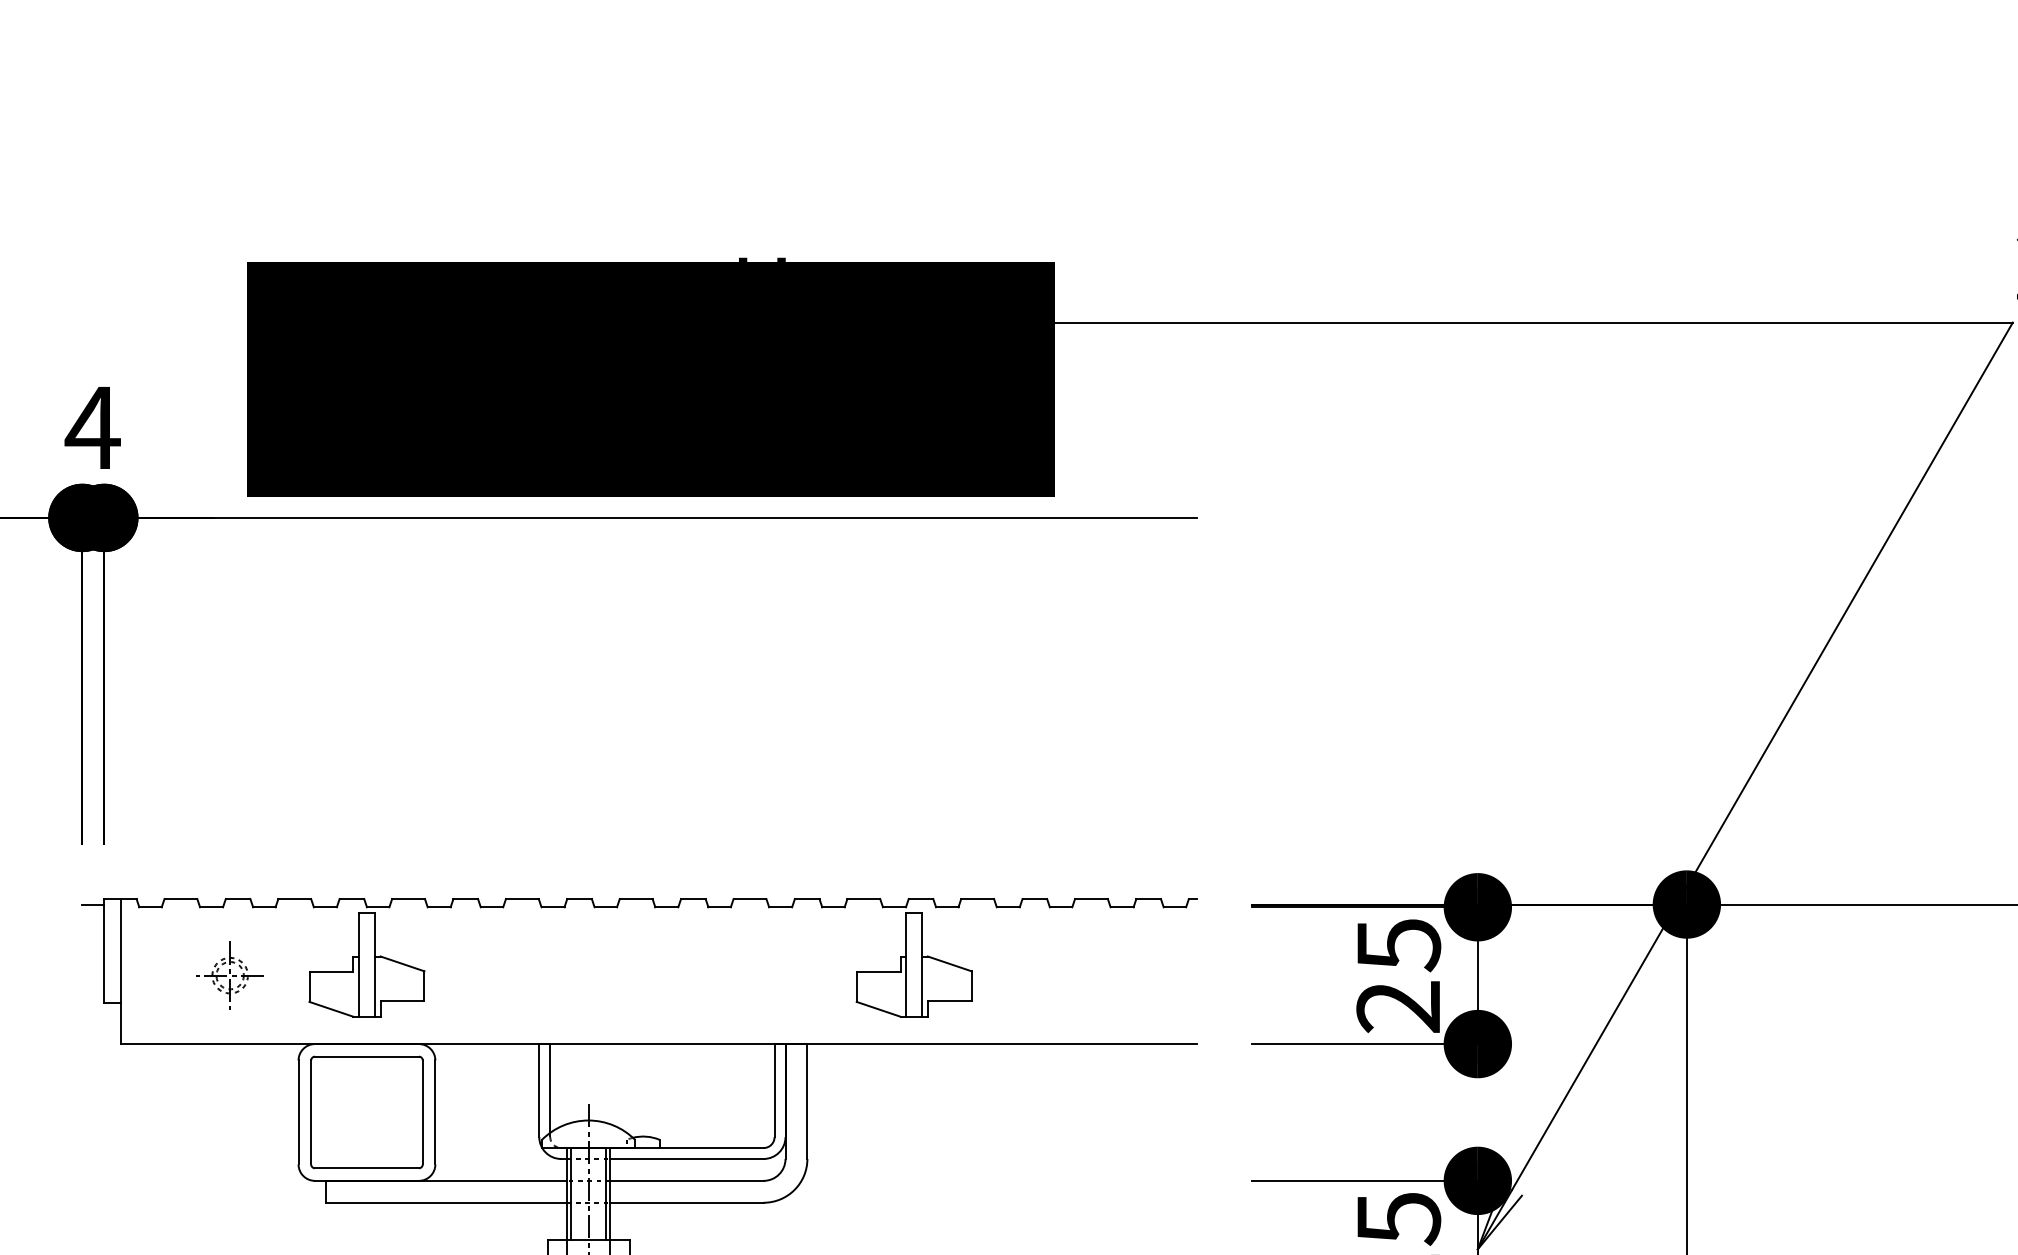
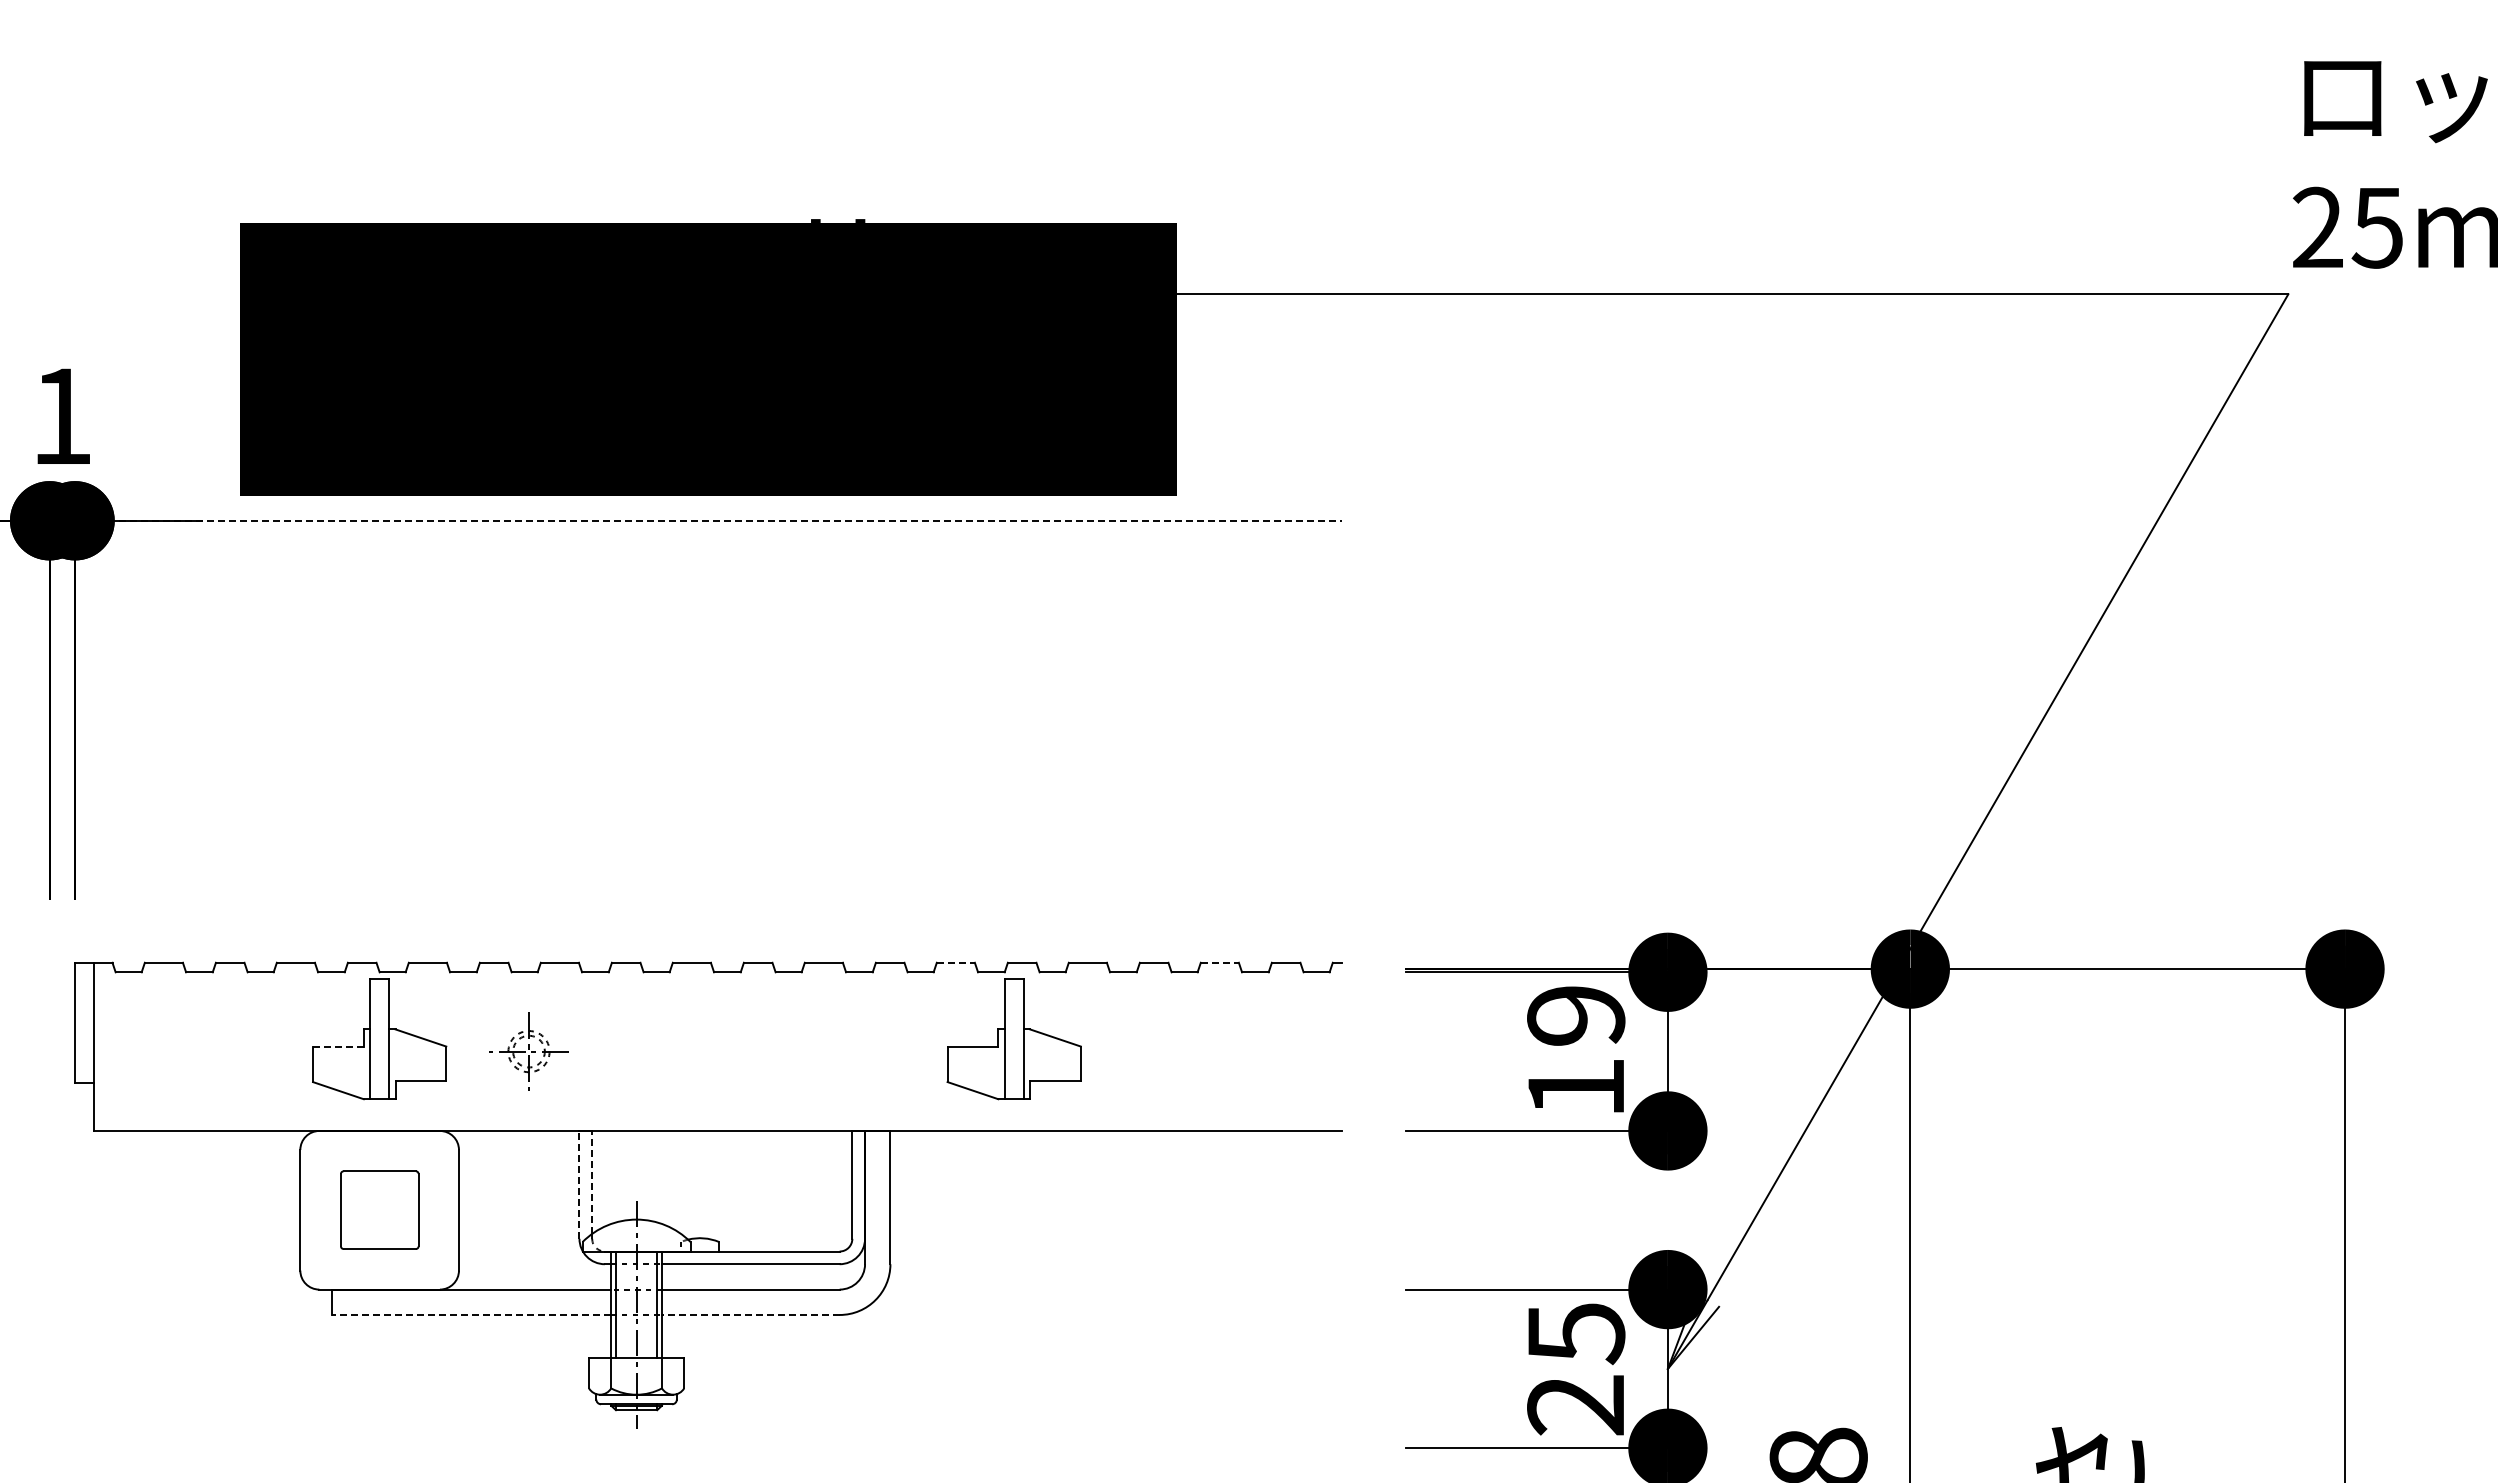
text: (92, 427) -> (61, 415), 4 -> 1
line: (650, 517) -> (708, 520), solid -> dashed
line: (864, 898) -> (956, 962), solid -> dashed
line: (1092, 898) -> (1220, 962), solid -> dashed
line: (93, 904) -> (62, 969), removed
line: (330, 972) -> (337, 1047), solid -> dashed
part: (229, 975) -> (528, 1051), moved
text: (1399, 976) -> (1576, 1052), 25 -> 19
line: (550, 1087) -> (592, 1181), solid -> dashed
line: (539, 1090) -> (579, 1184), solid -> dashed
part: (366, 1111) -> (379, 1209), size x0.6
line: (446, 1202) -> (471, 1314), solid -> dashed
line: (686, 1202) -> (750, 1314), solid -> dashed

